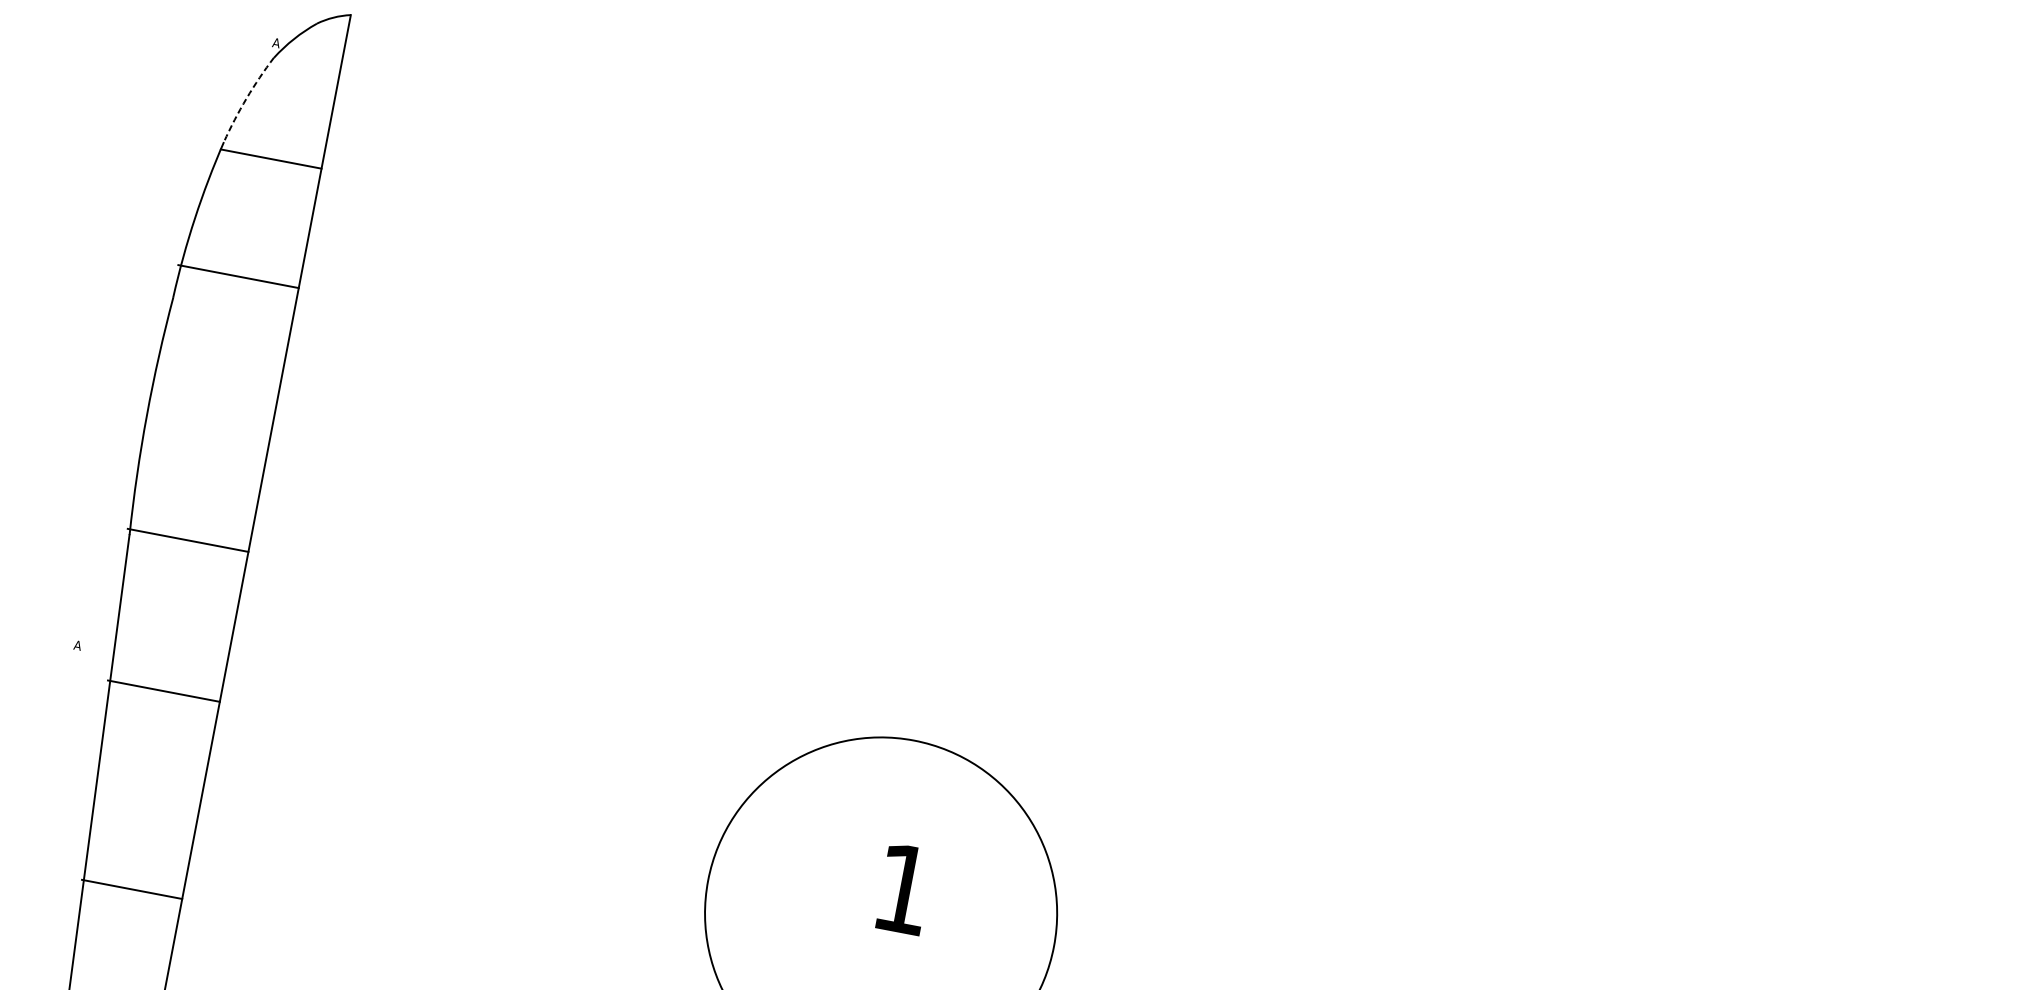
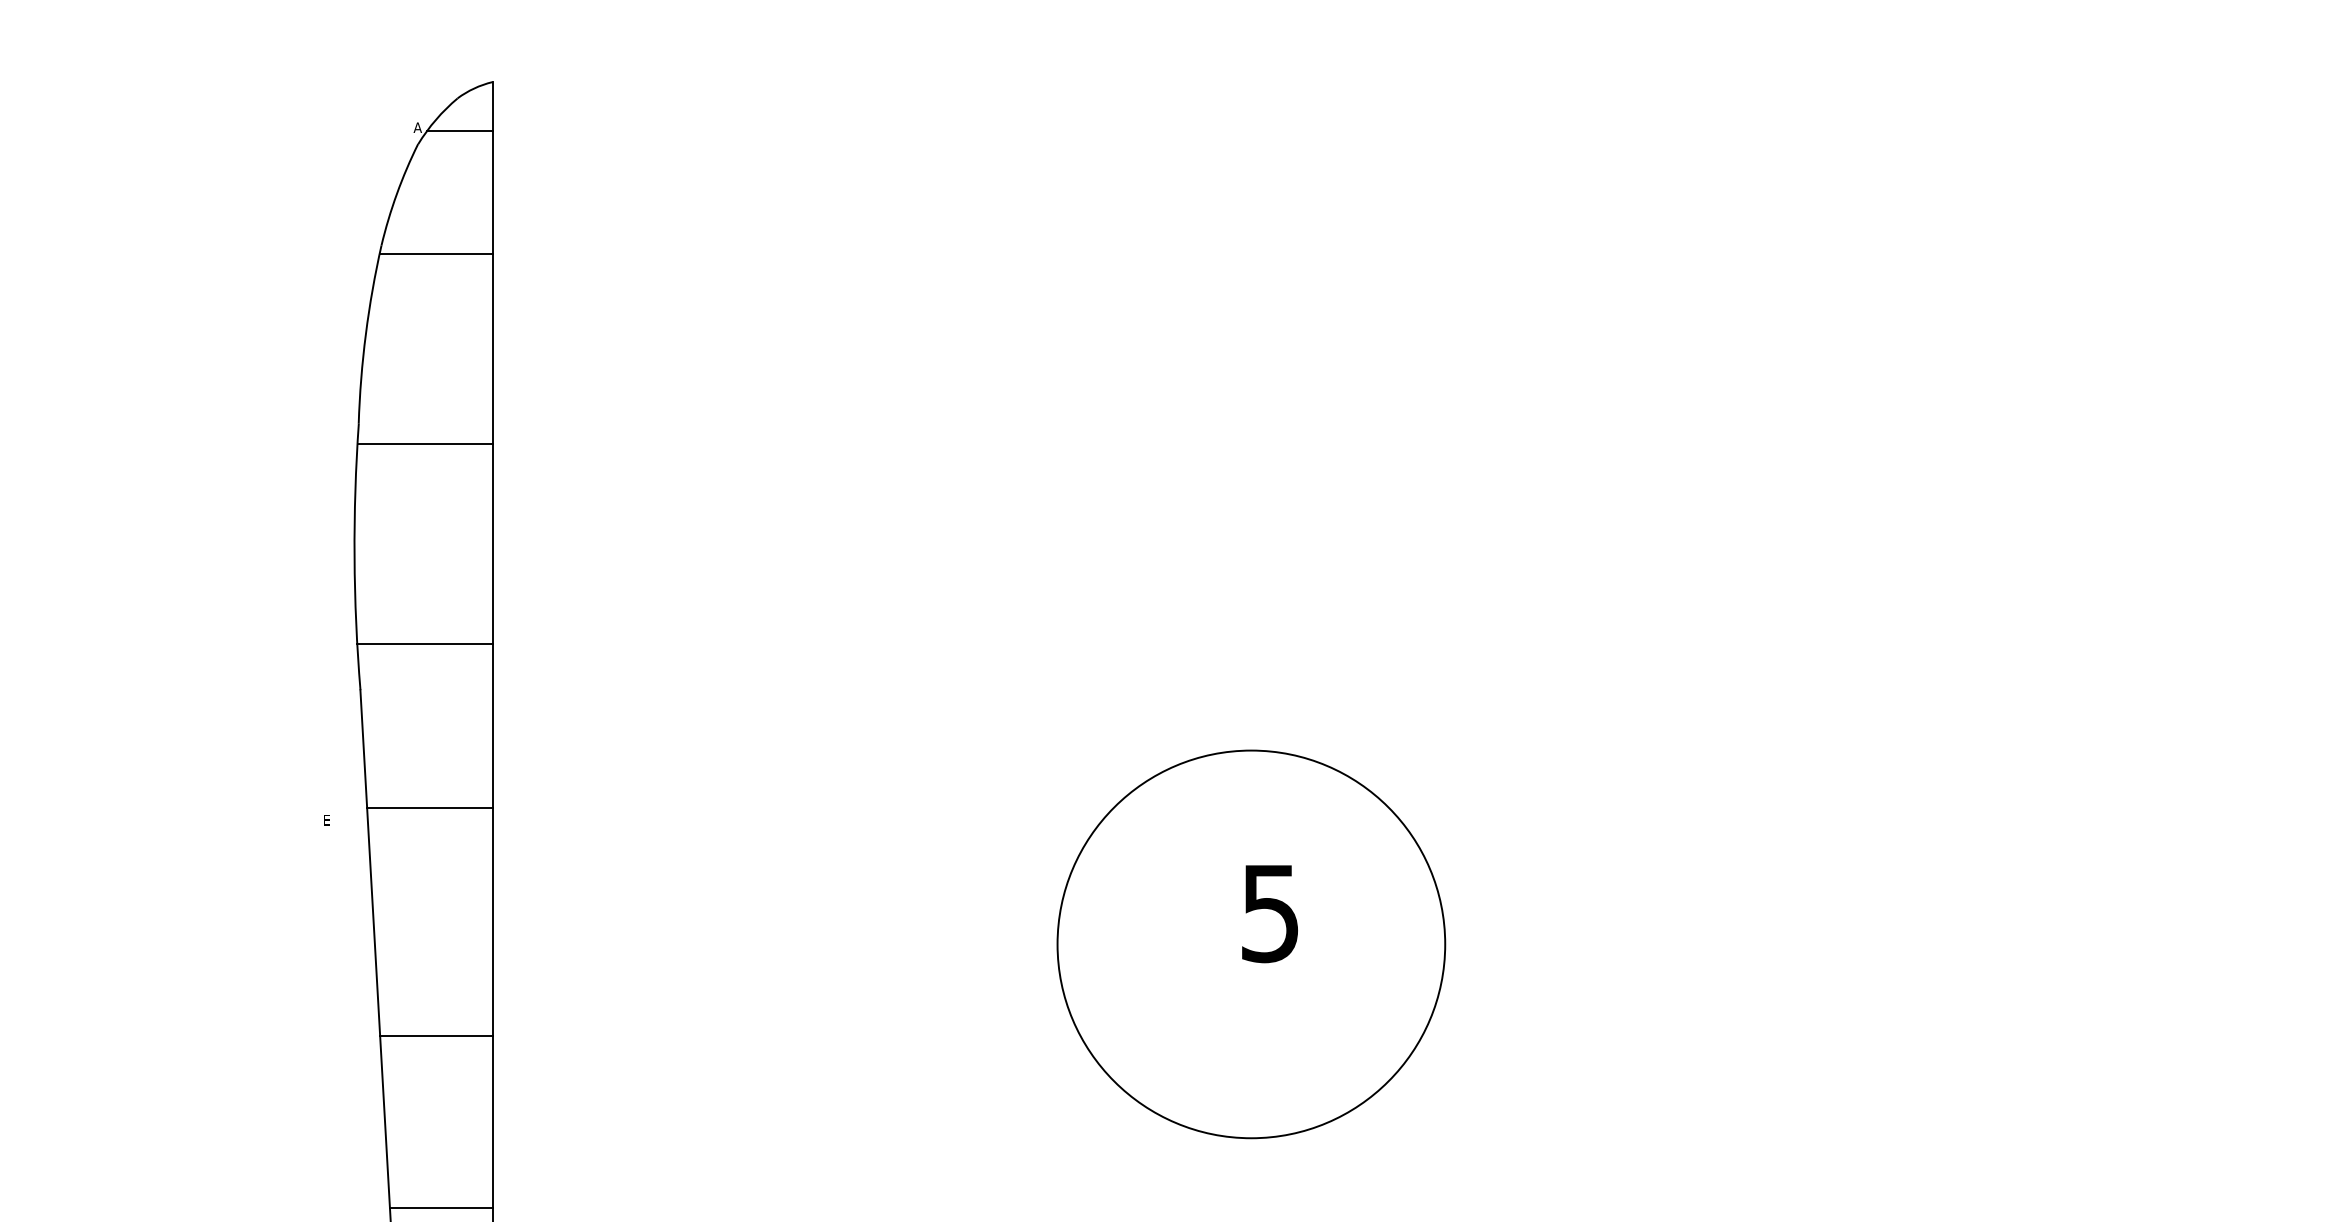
line: (313, 52) -> (459, 130), added
arc: (246, 98) -> (396, 193), dashed -> solid
line: (238, 276) -> (424, 444), moved
line: (187, 540) -> (424, 643), moved
text: (77, 645) -> (327, 820), A -> E
line: (163, 690) -> (429, 807), moved
line: (132, 889) -> (436, 1035), moved
text: (903, 890) -> (1270, 914), 1 -> 5

